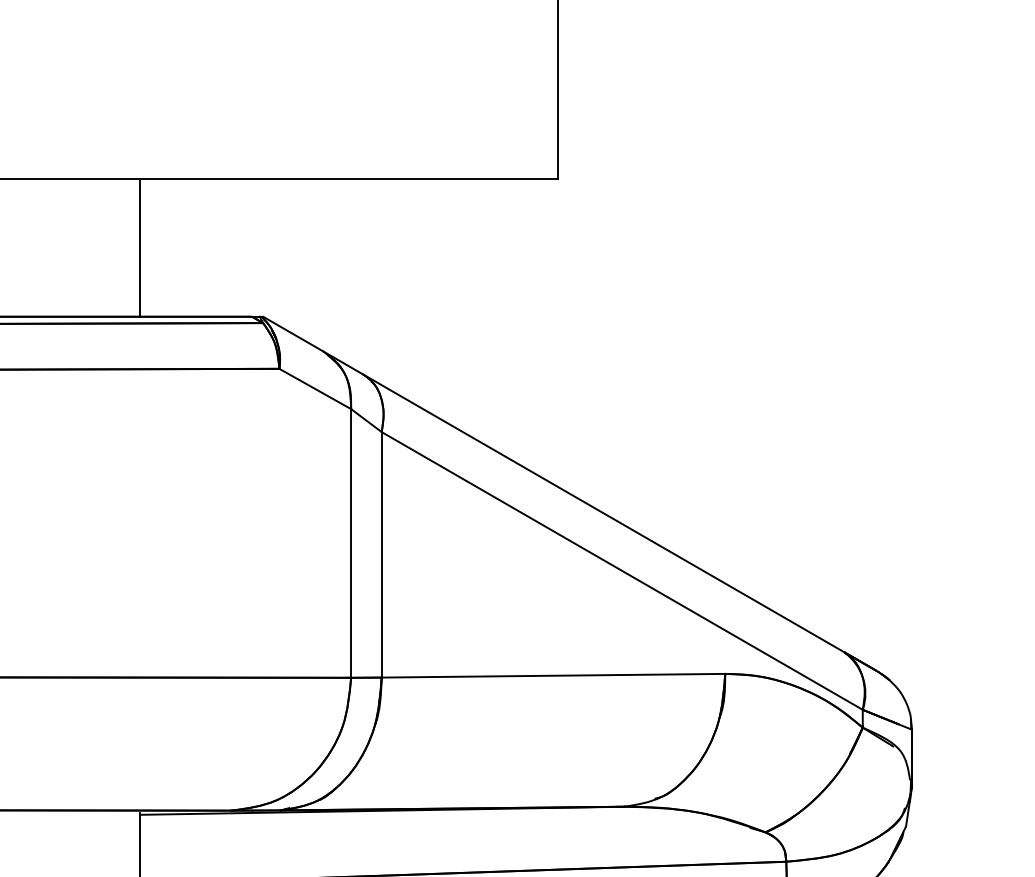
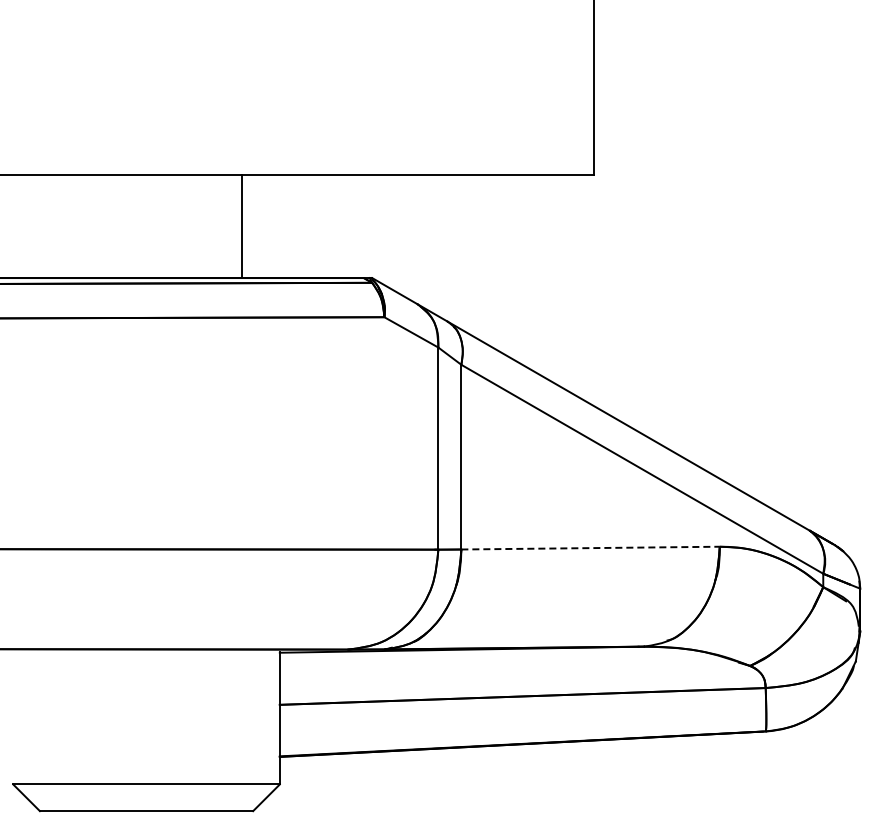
line: (139, 248) -> (241, 226), moved
line: (554, 676) -> (591, 548), solid -> dashed

